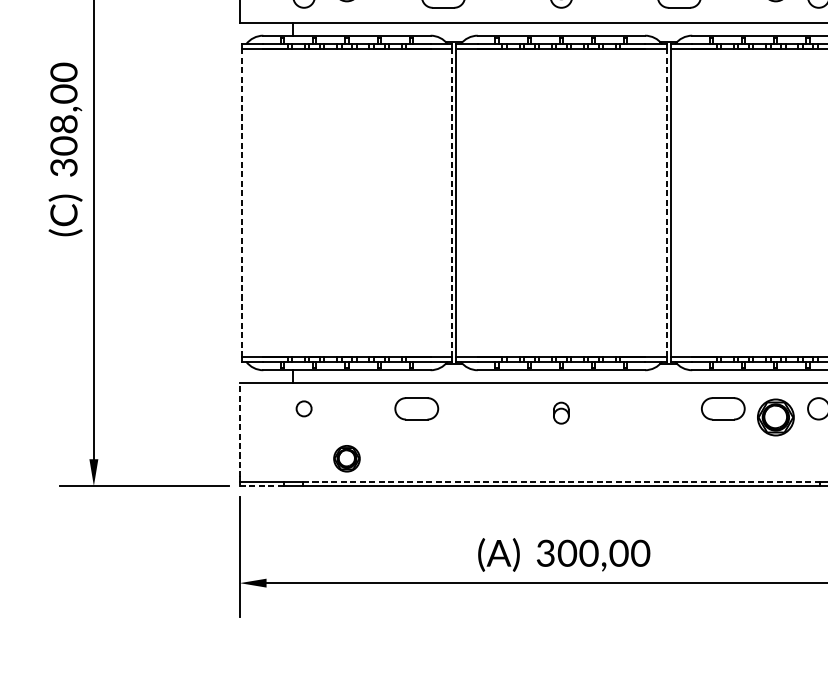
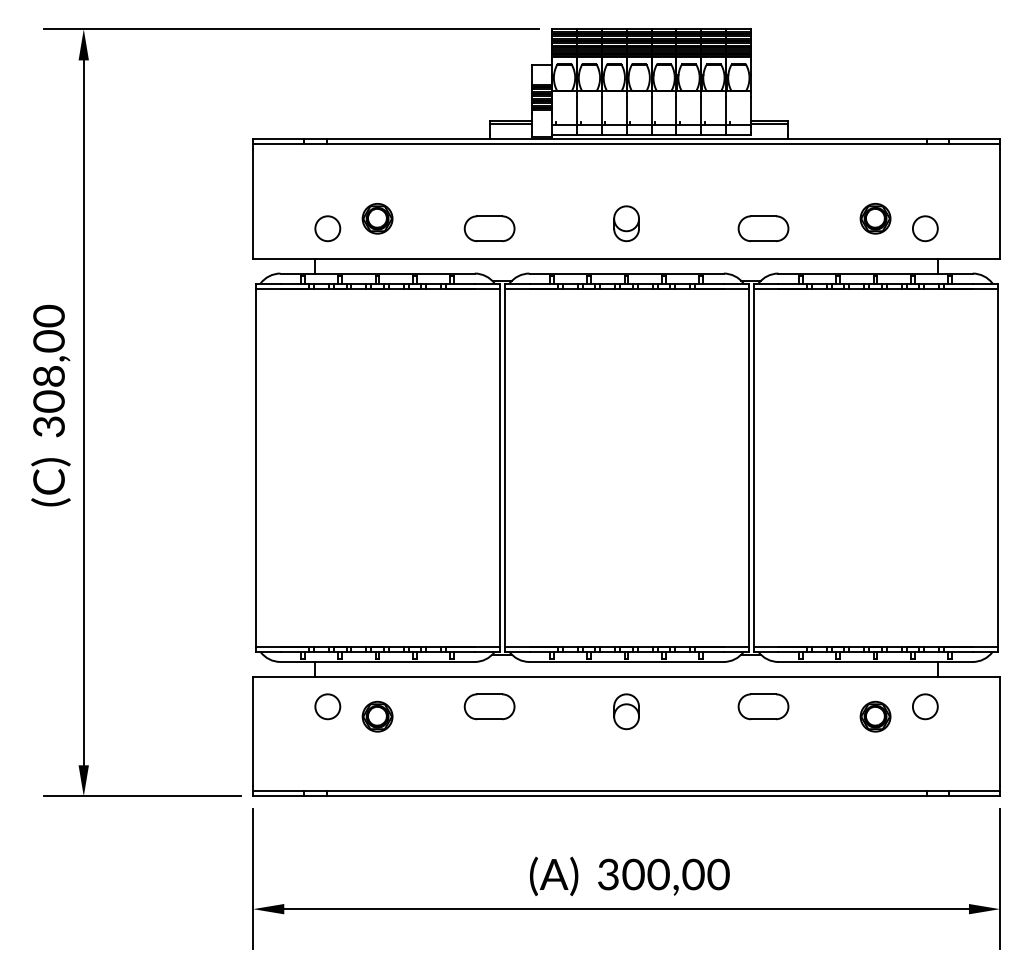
line: (241, 202) -> (255, 467), dashed -> solid
line: (451, 202) -> (499, 467), dashed -> solid
line: (666, 202) -> (748, 467), dashed -> solid
circle: (303, 408) -> (327, 706), size x1.43
part: (416, 408) -> (489, 706), moved
part: (723, 408) -> (763, 706), moved
part: (561, 412) -> (626, 711), size x1.43
part: (775, 417) -> (875, 716), size x0.71
line: (240, 430) -> (253, 731), dashed -> solid
part: (346, 458) -> (377, 716), moved
line: (562, 481) -> (627, 791), dashed -> solid
line: (261, 486) -> (278, 796), dashed -> solid

